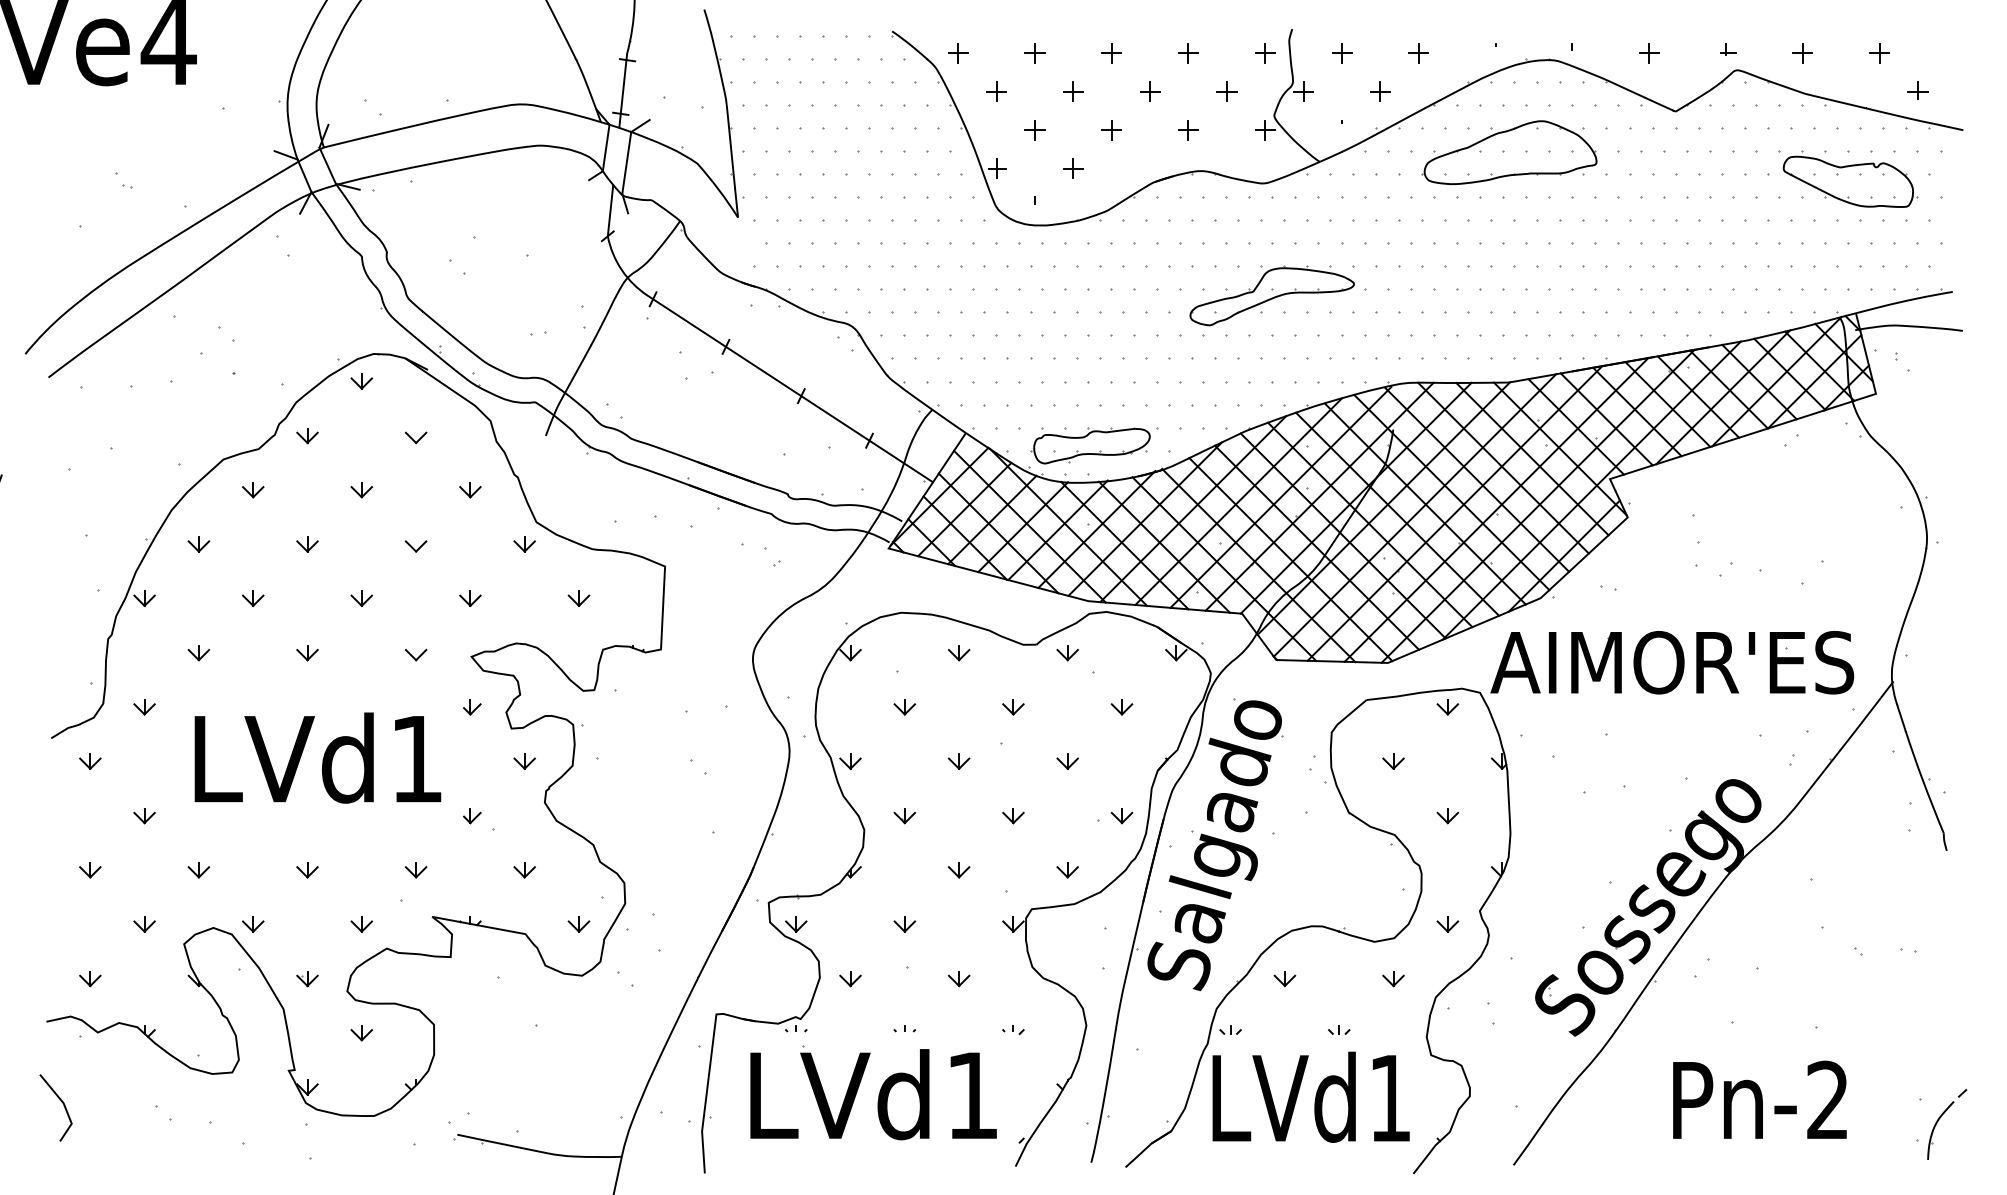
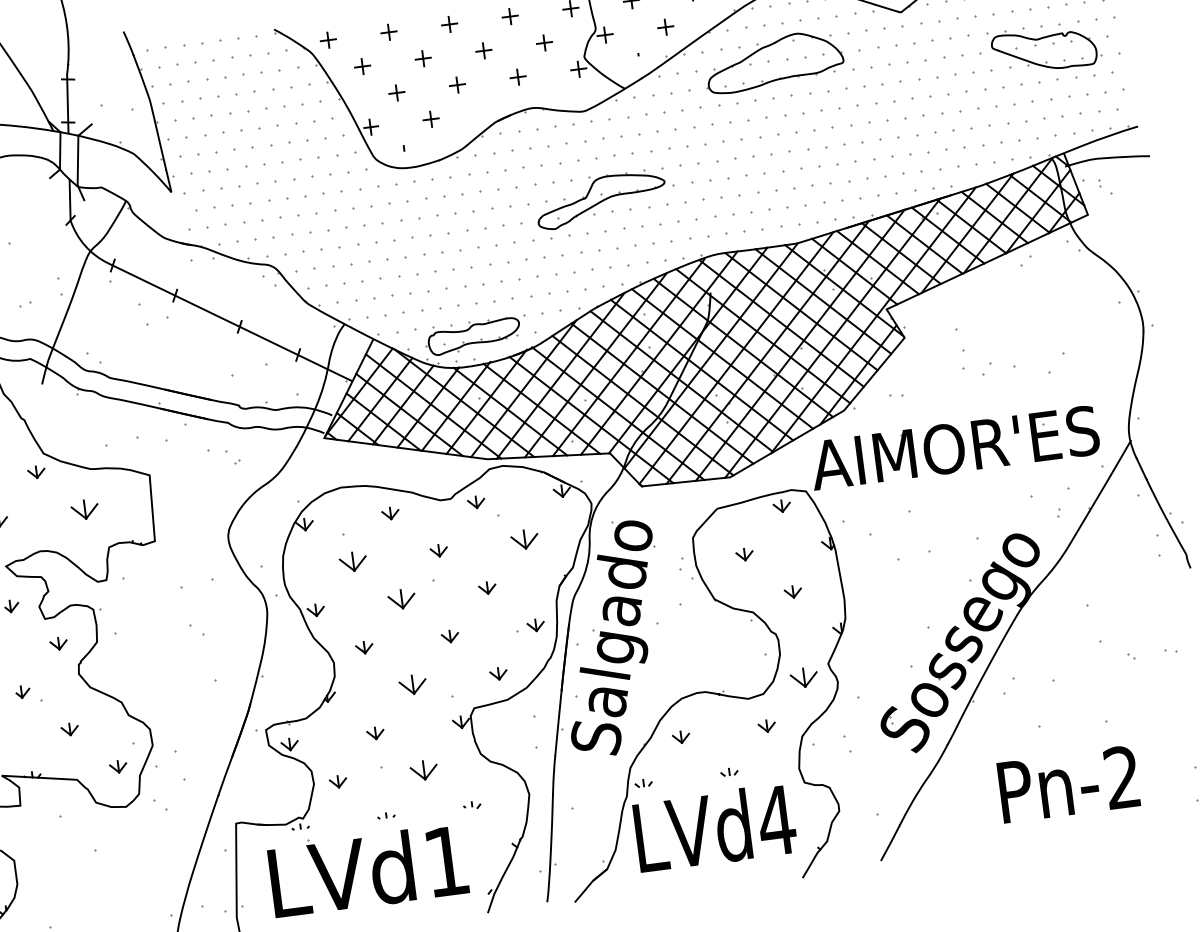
part: (578, 598) -> (84, 509), size x1.6
part: (904, 707) -> (353, 562), size x1.6
part: (1121, 707) -> (524, 539), size x1.6
part: (958, 761) -> (401, 599), size x1.6
part: (958, 870) -> (412, 685), size x1.6
part: (1447, 924) -> (804, 677), size x1.6
part: (958, 979) -> (423, 771), size x1.6
text: (1389, 1098) -> (776, 821), LVd1 -> LVd4

